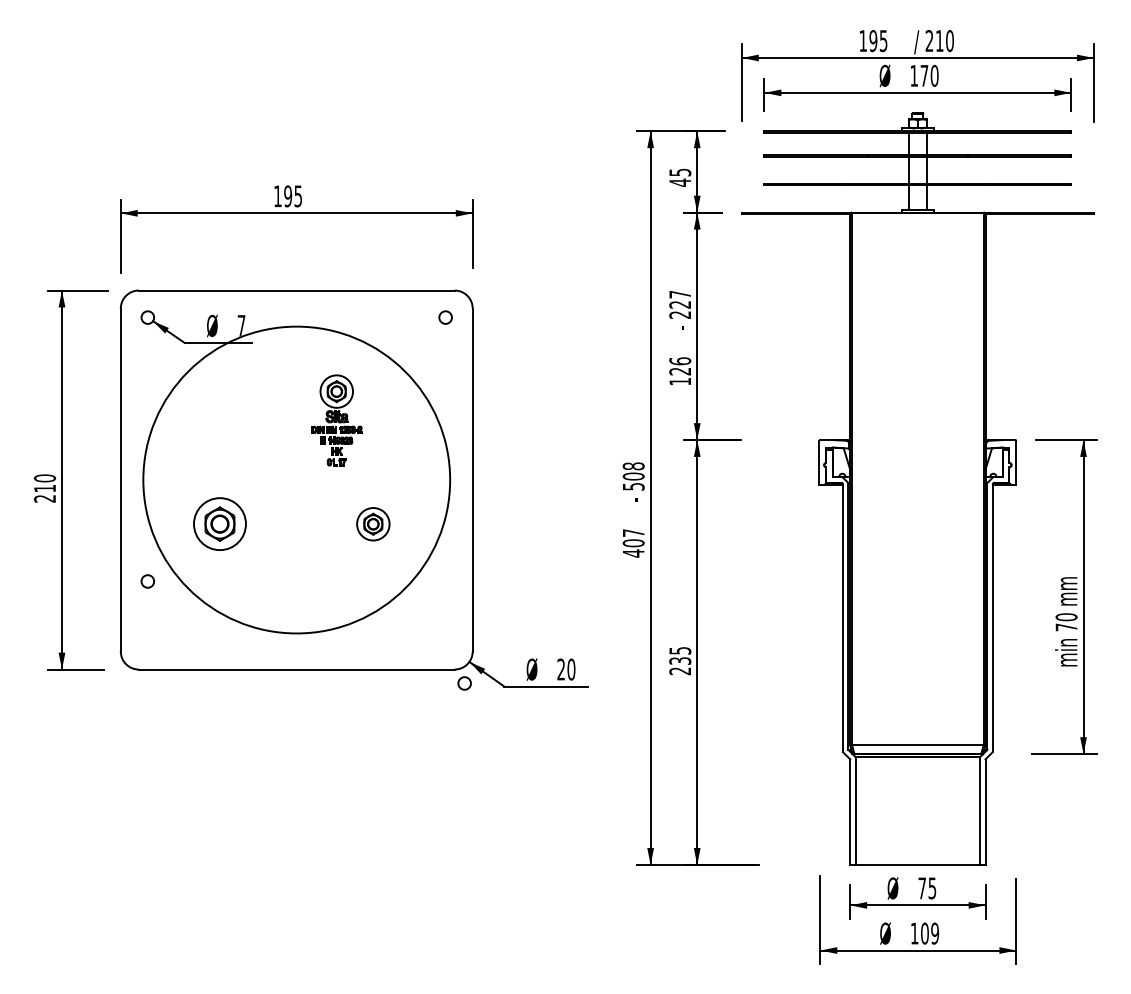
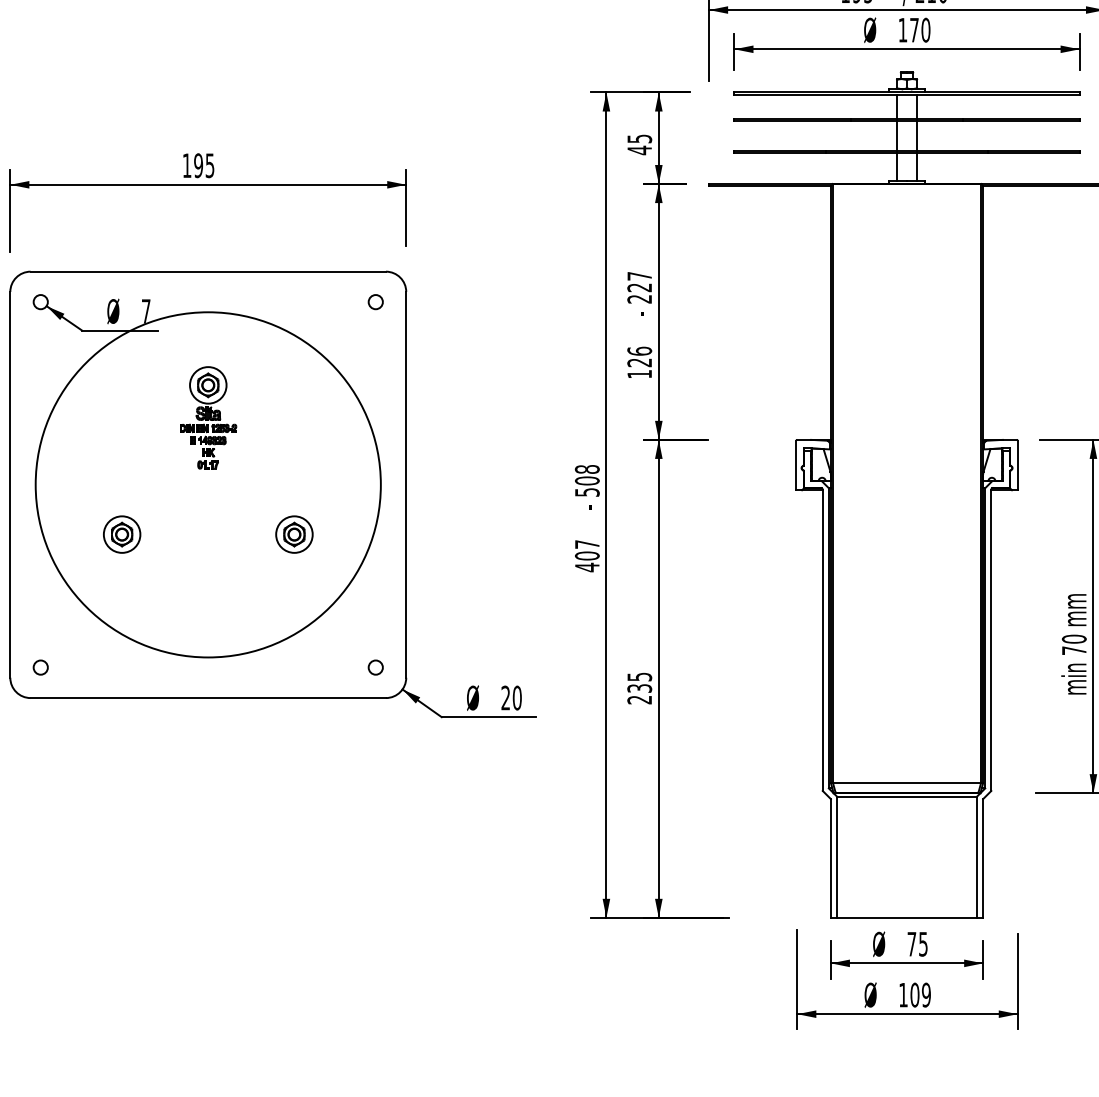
part: (336, 420) -> (207, 417), moved
part: (220, 524) -> (122, 534), size x0.62
circle: (147, 581) -> (40, 667), moved
circle: (464, 683) -> (375, 667), moved

